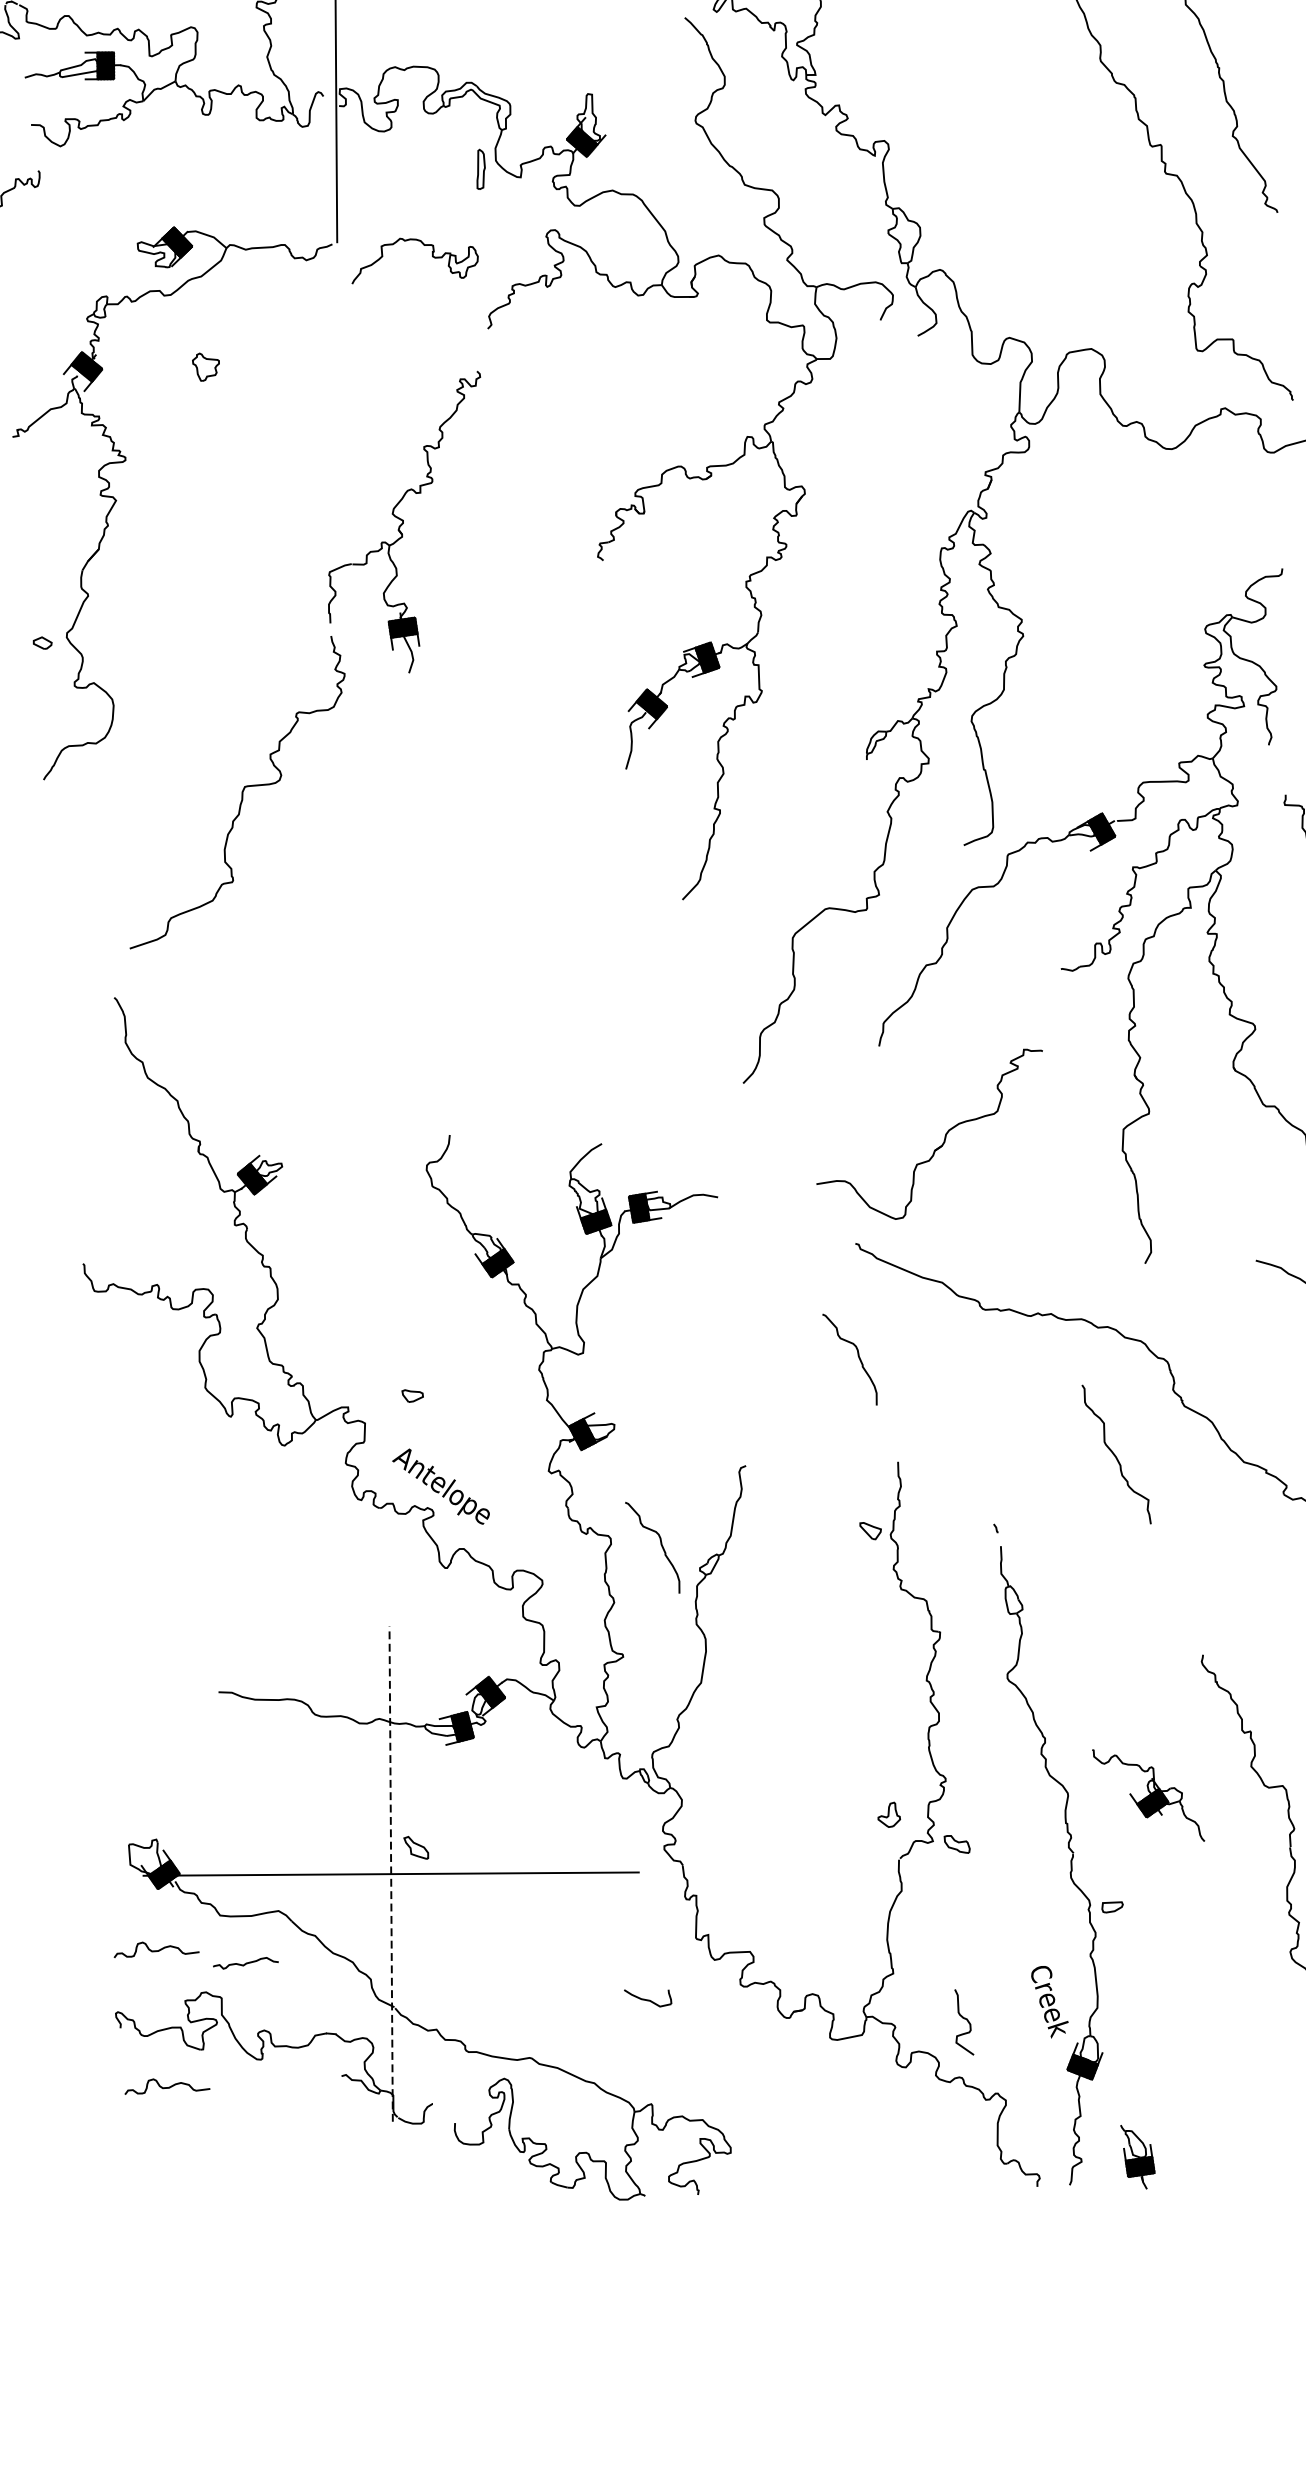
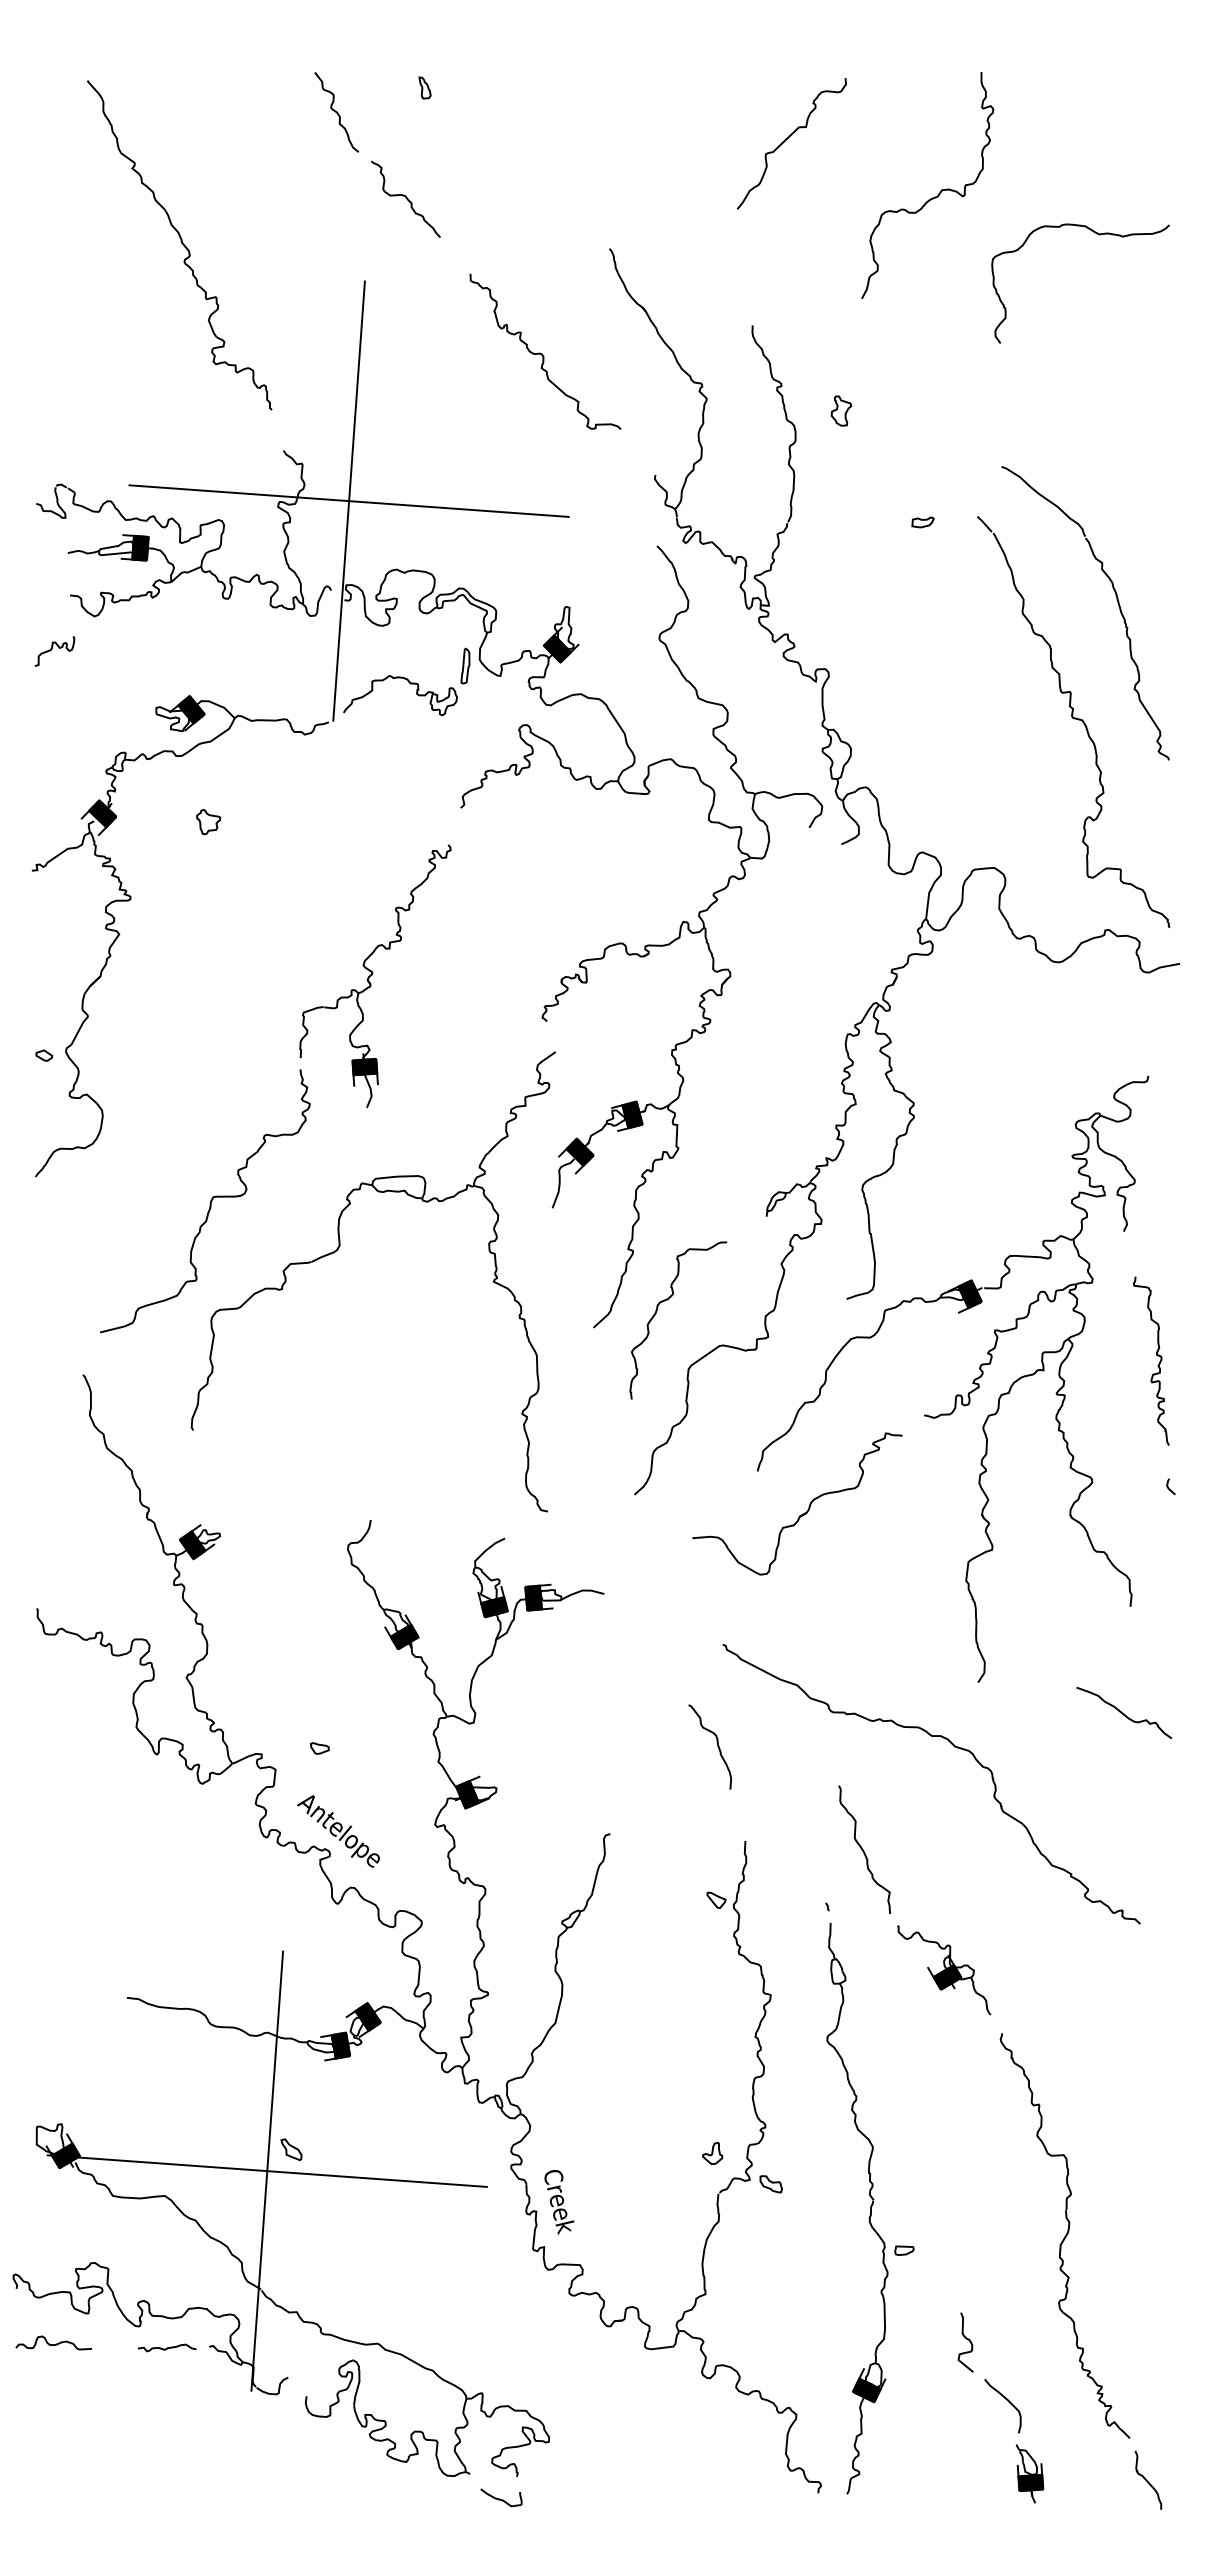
part: (424, 246) -> (410, 684), moved
part: (390, 833) -> (339, 1248), added
curve: (763, 862) -> (667, 1300), added
part: (943, 1138) -> (808, 1506), moved
curve: (1115, 1454) -> (863, 1849), moved
curve: (661, 1546) -> (529, 1899), removed
part: (1148, 1795) -> (944, 1970), moved
line: (391, 1873) -> (267, 2170), dashed -> solid
curve: (156, 1950) -> (53, 2222), removed
curve: (244, 1962) -> (166, 2347), moved
part: (648, 1997) -> (501, 2497), moved
text: (1050, 2002) -> (559, 2202), moved
curve: (963, 2019) -> (966, 2339), moved
curve: (1241, 2067) -> (1007, 2401), added
part: (1138, 2156) -> (1030, 2473), moved

